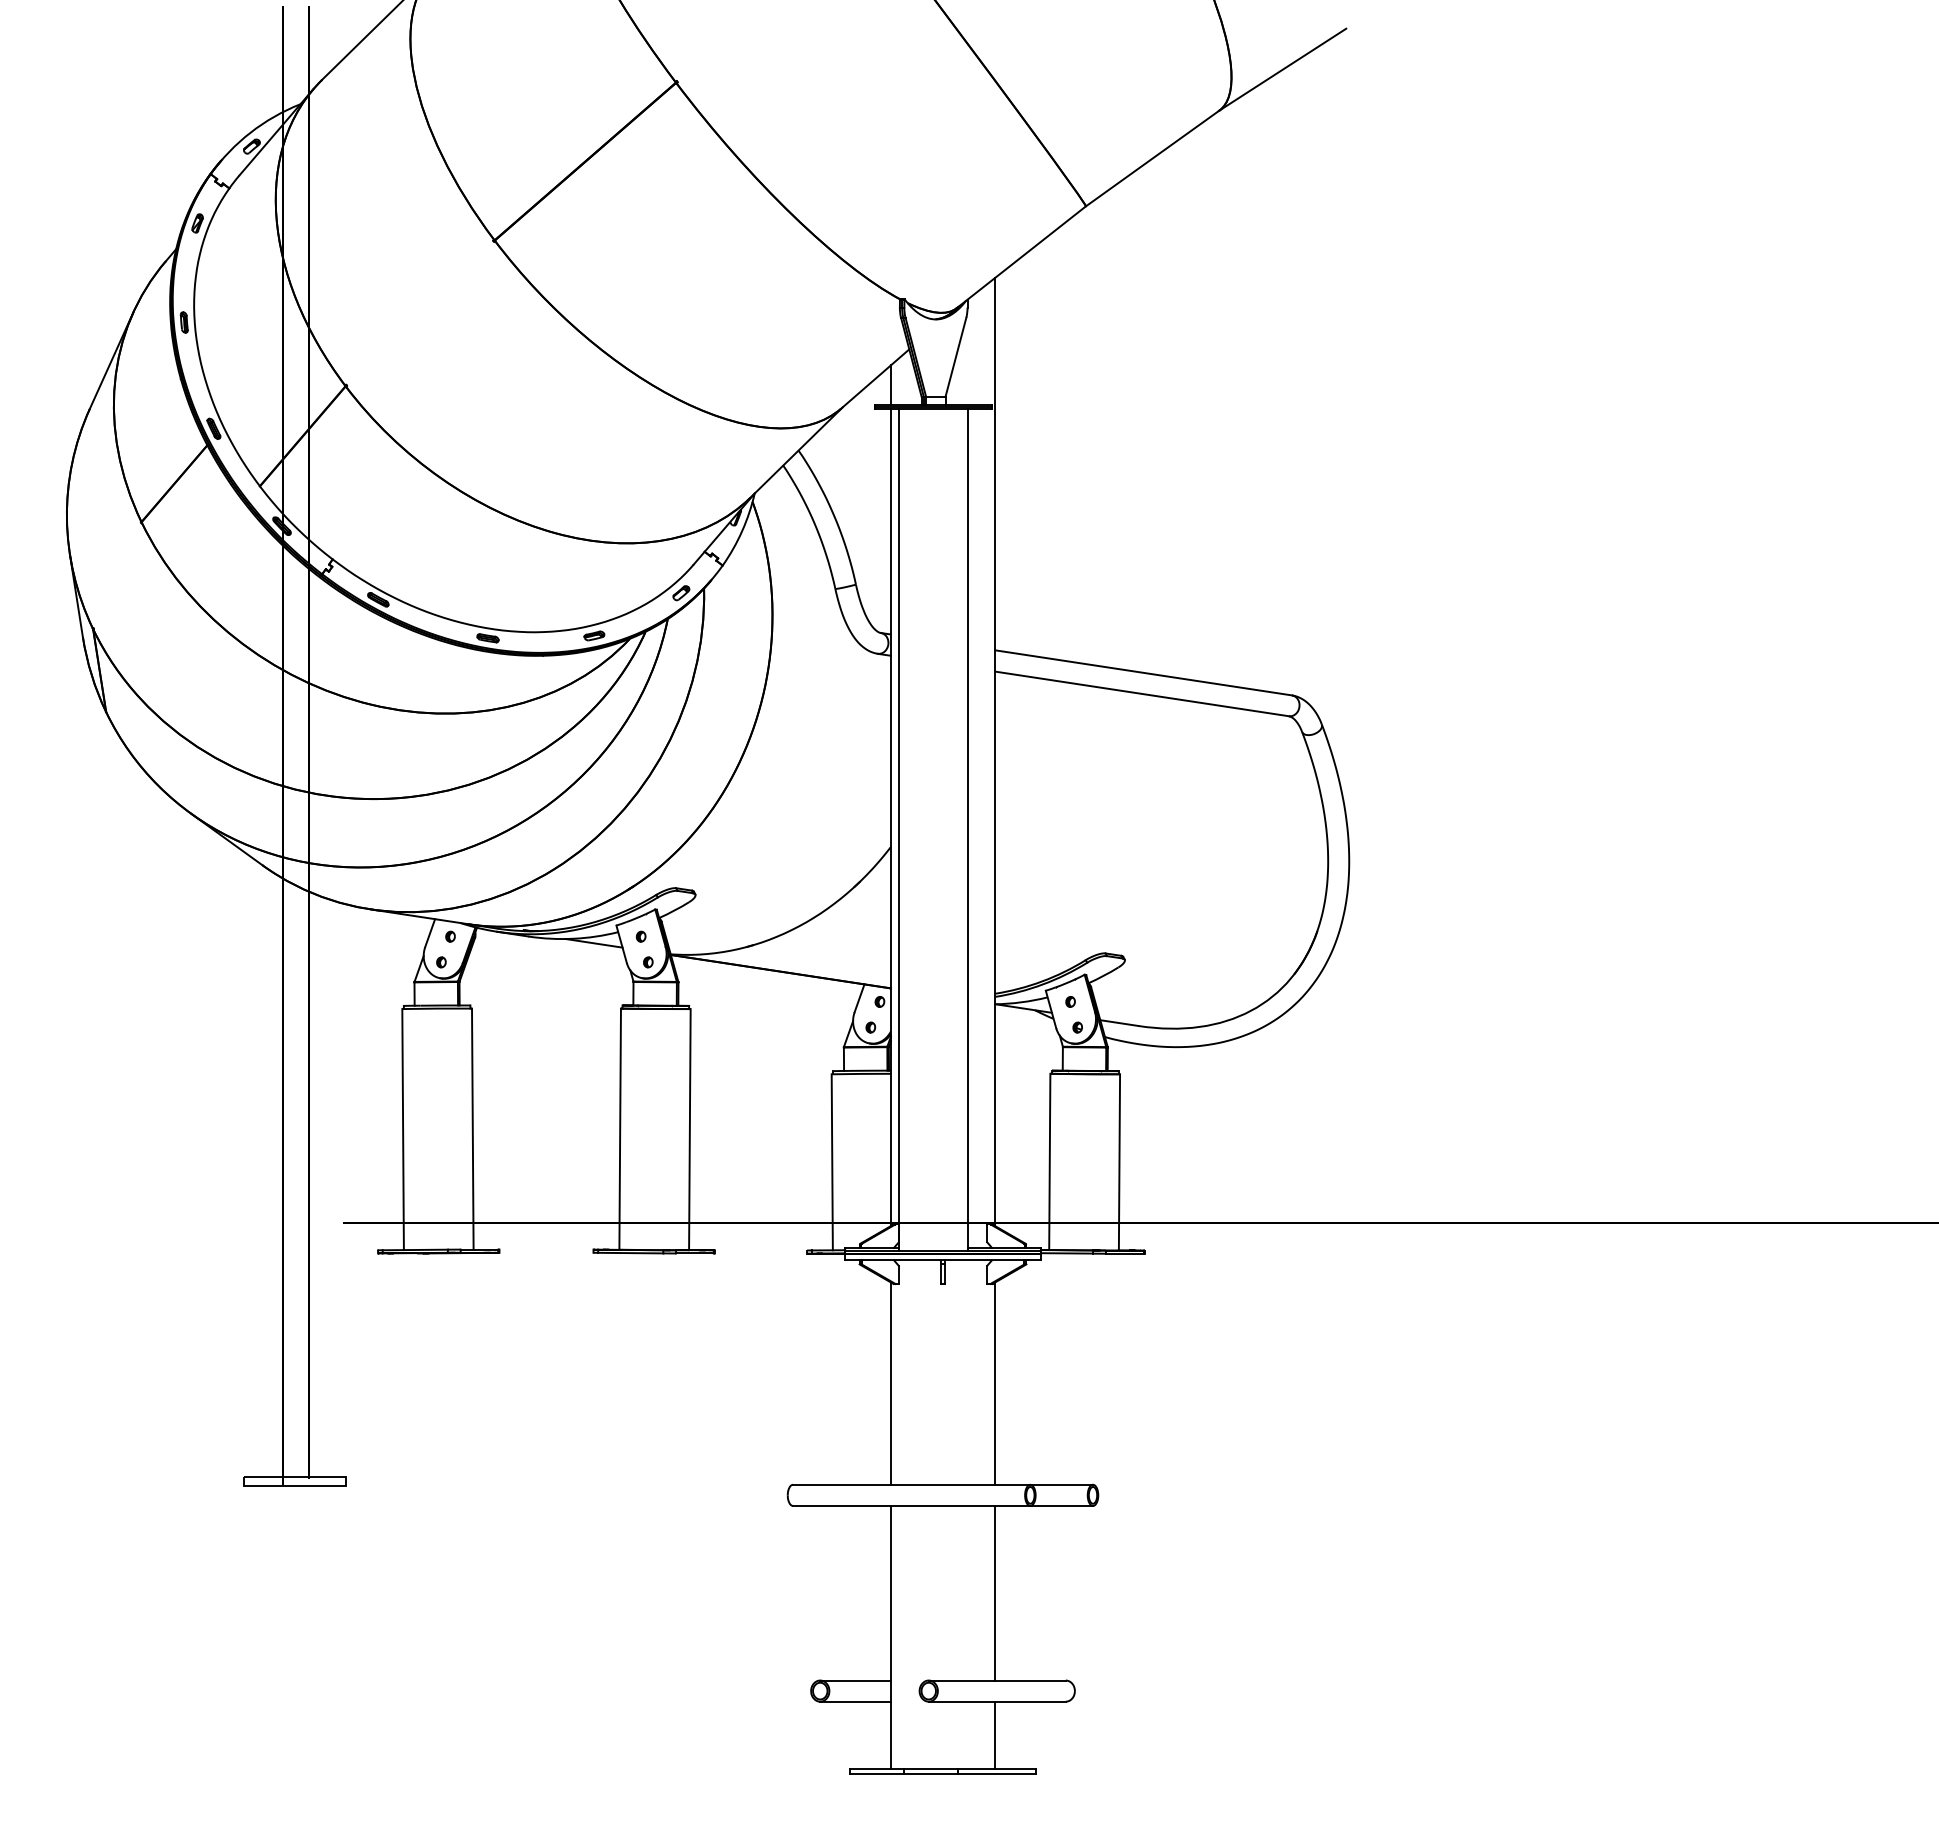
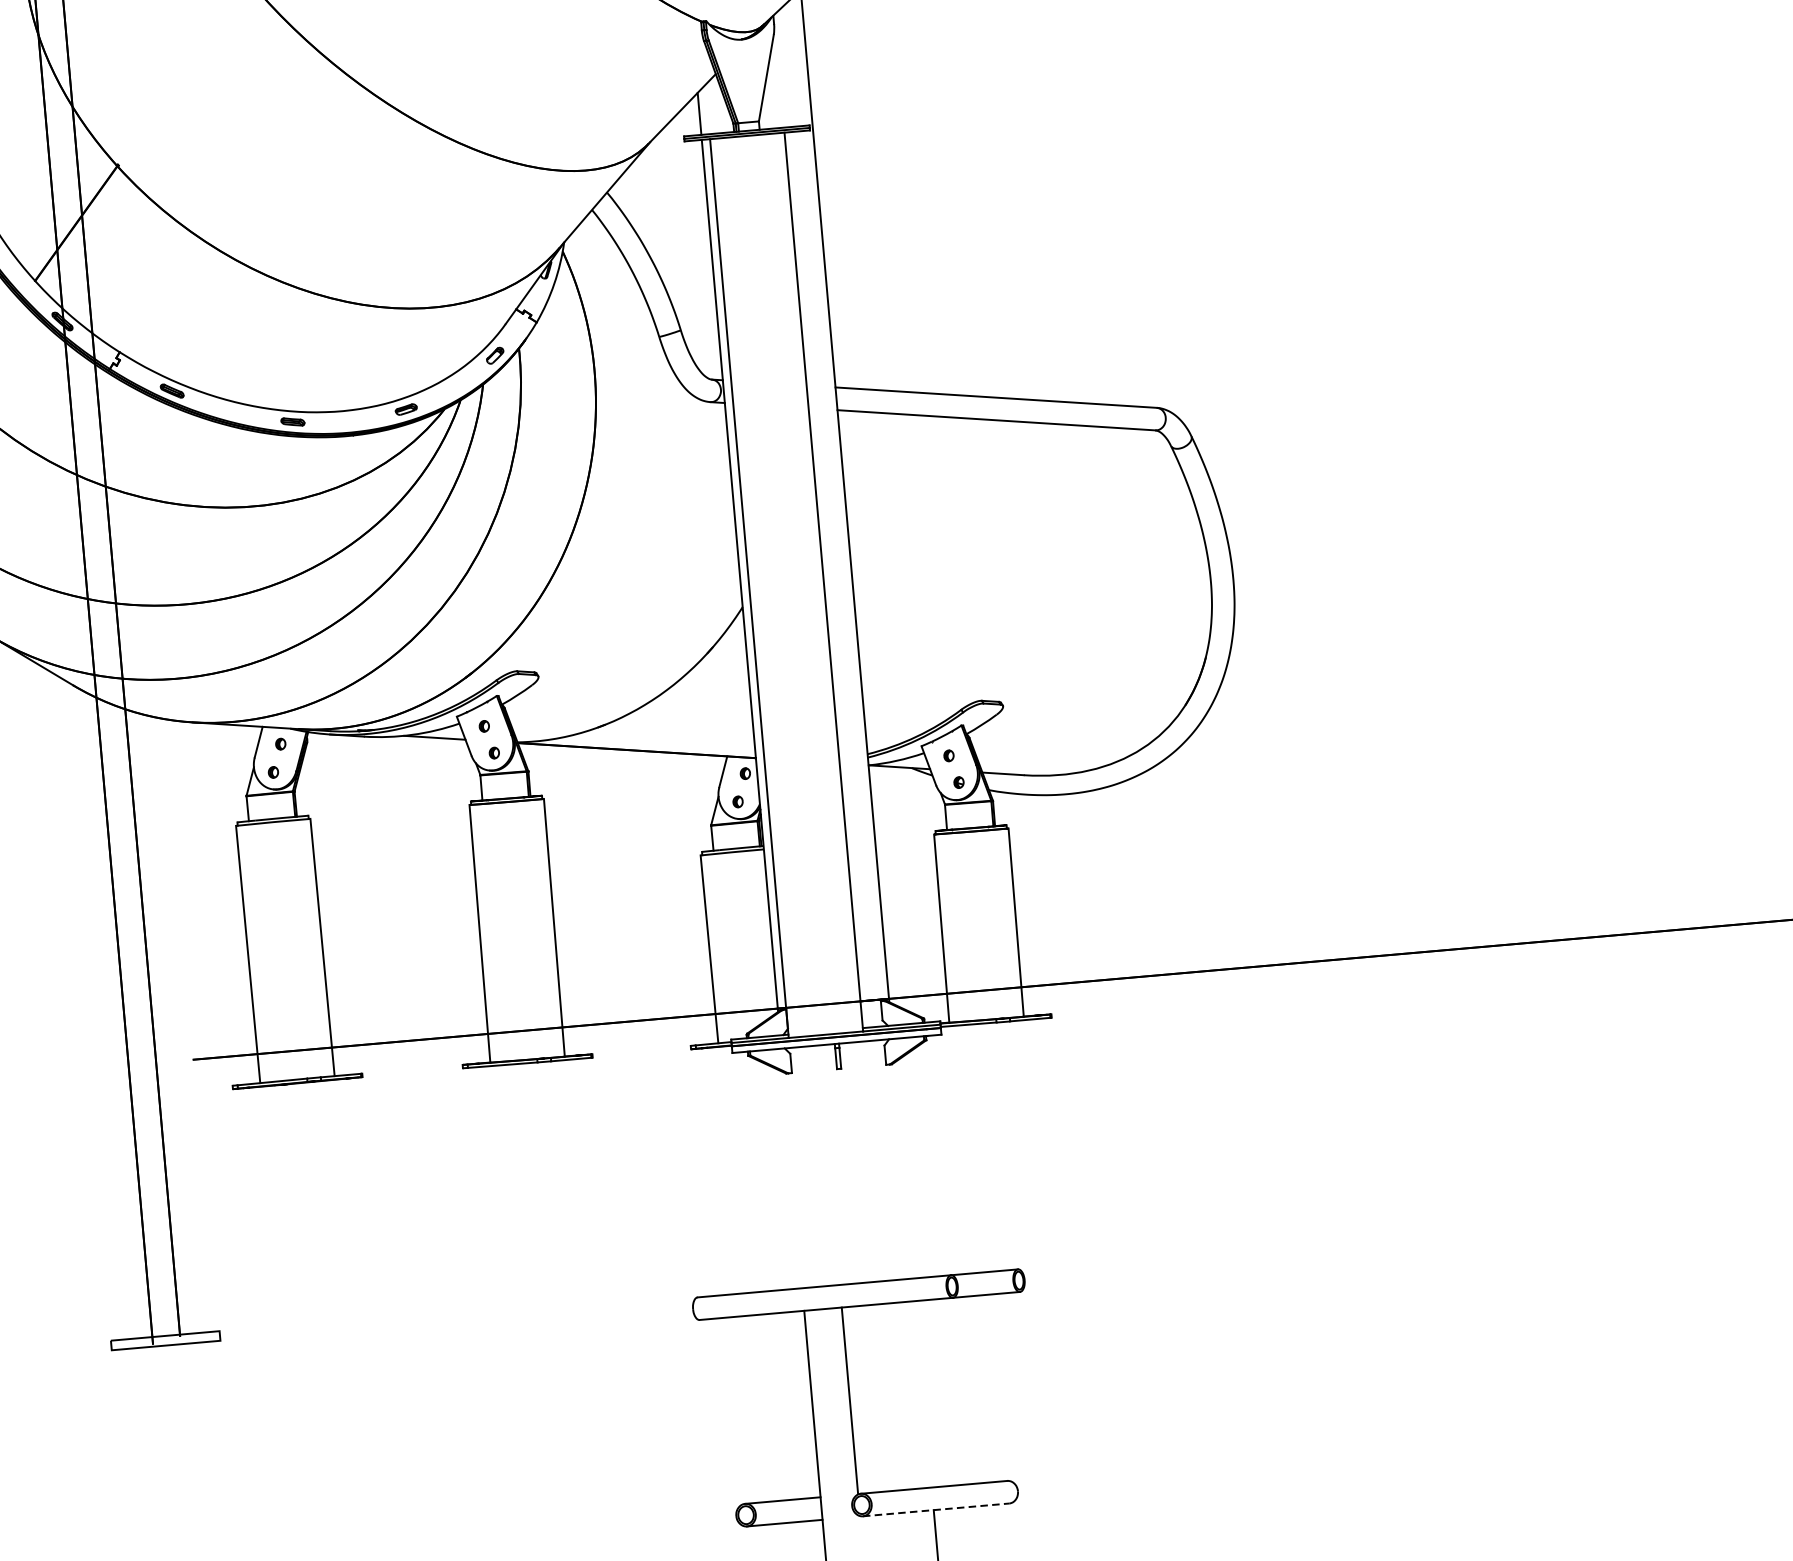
line: (890, 1383) -> (792, 1180), removed
line: (995, 1383) -> (904, 1170), removed
line: (995, 1592) -> (850, 1399), moved
line: (997, 1701) -> (936, 1509), solid -> dashed

